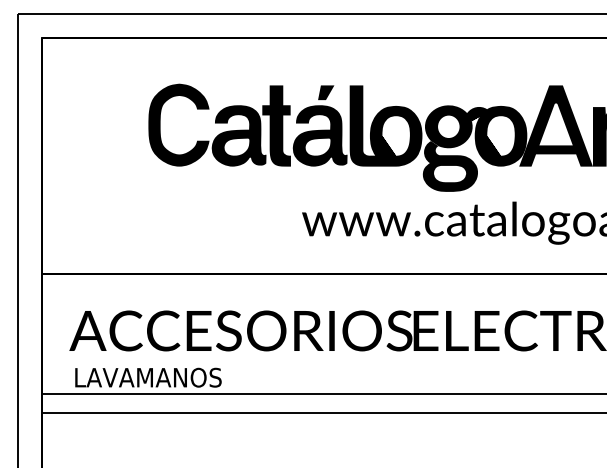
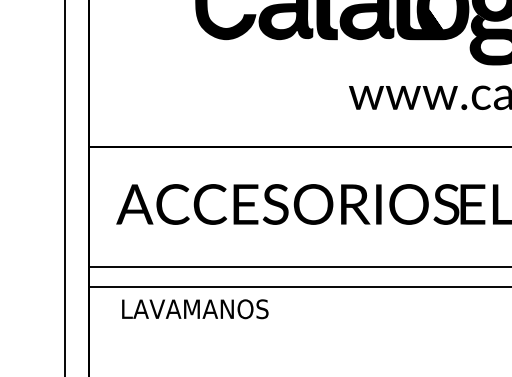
text: (148, 377) -> (195, 309), moved

